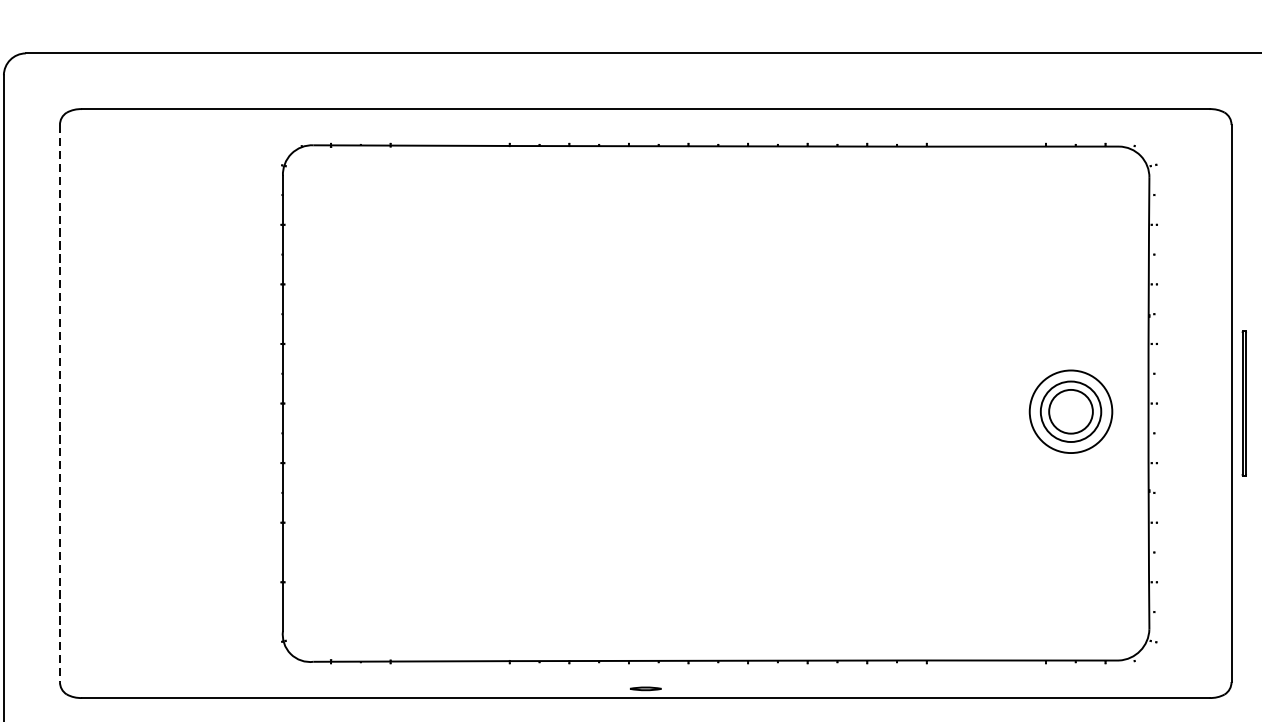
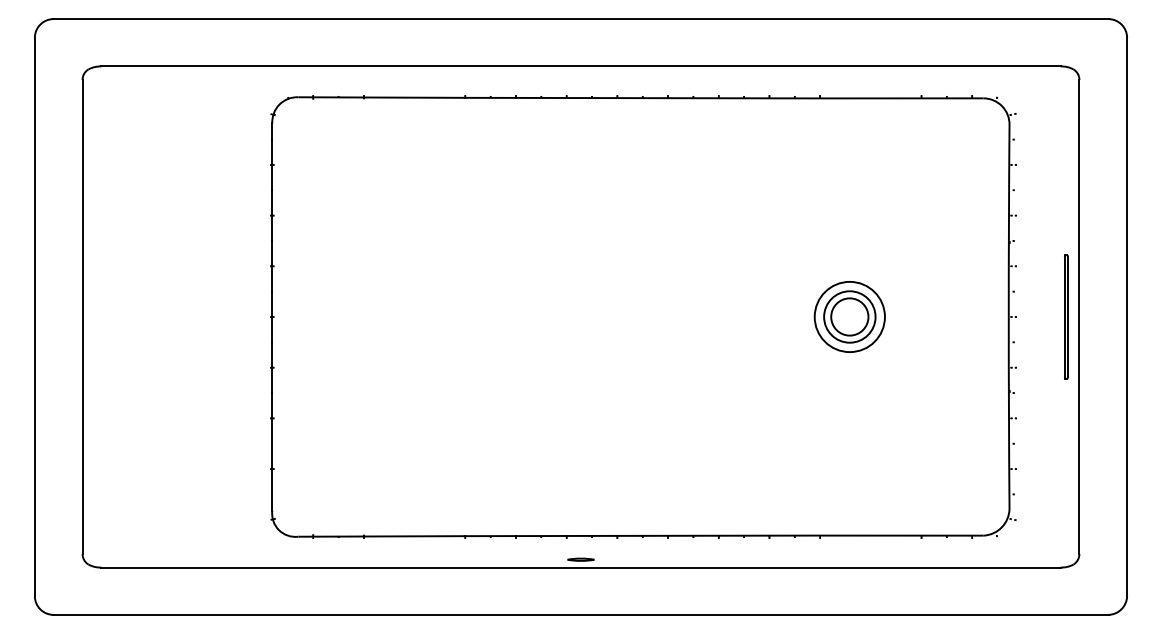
line: (59, 402) -> (82, 316), dashed -> solid
line: (1243, 402) -> (1065, 316), moved
part: (1070, 411) -> (849, 316), moved

